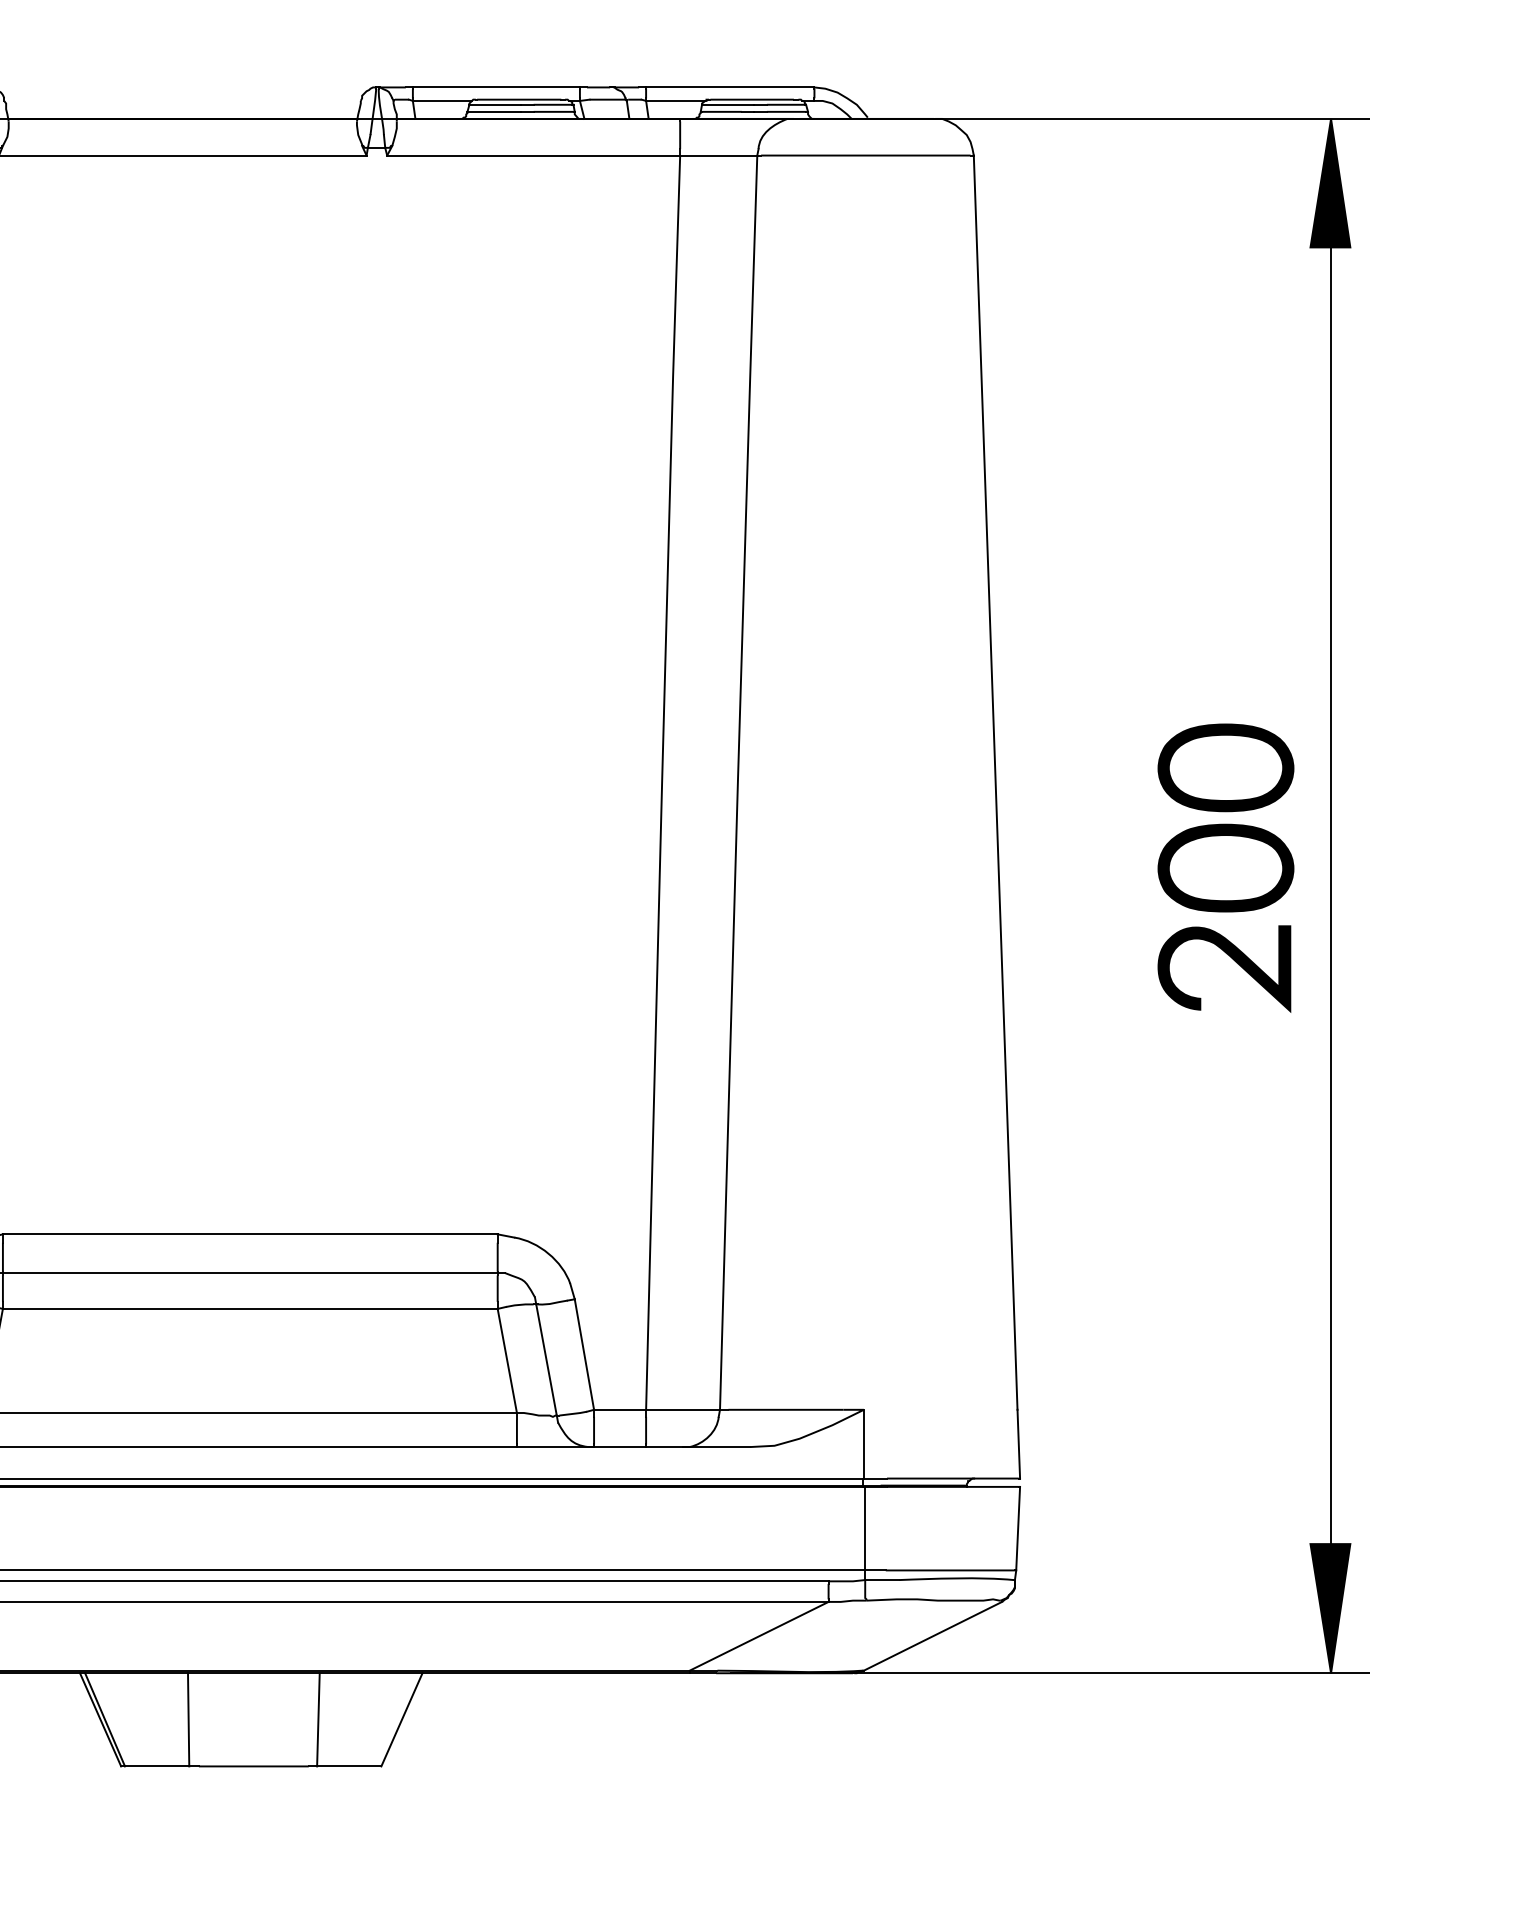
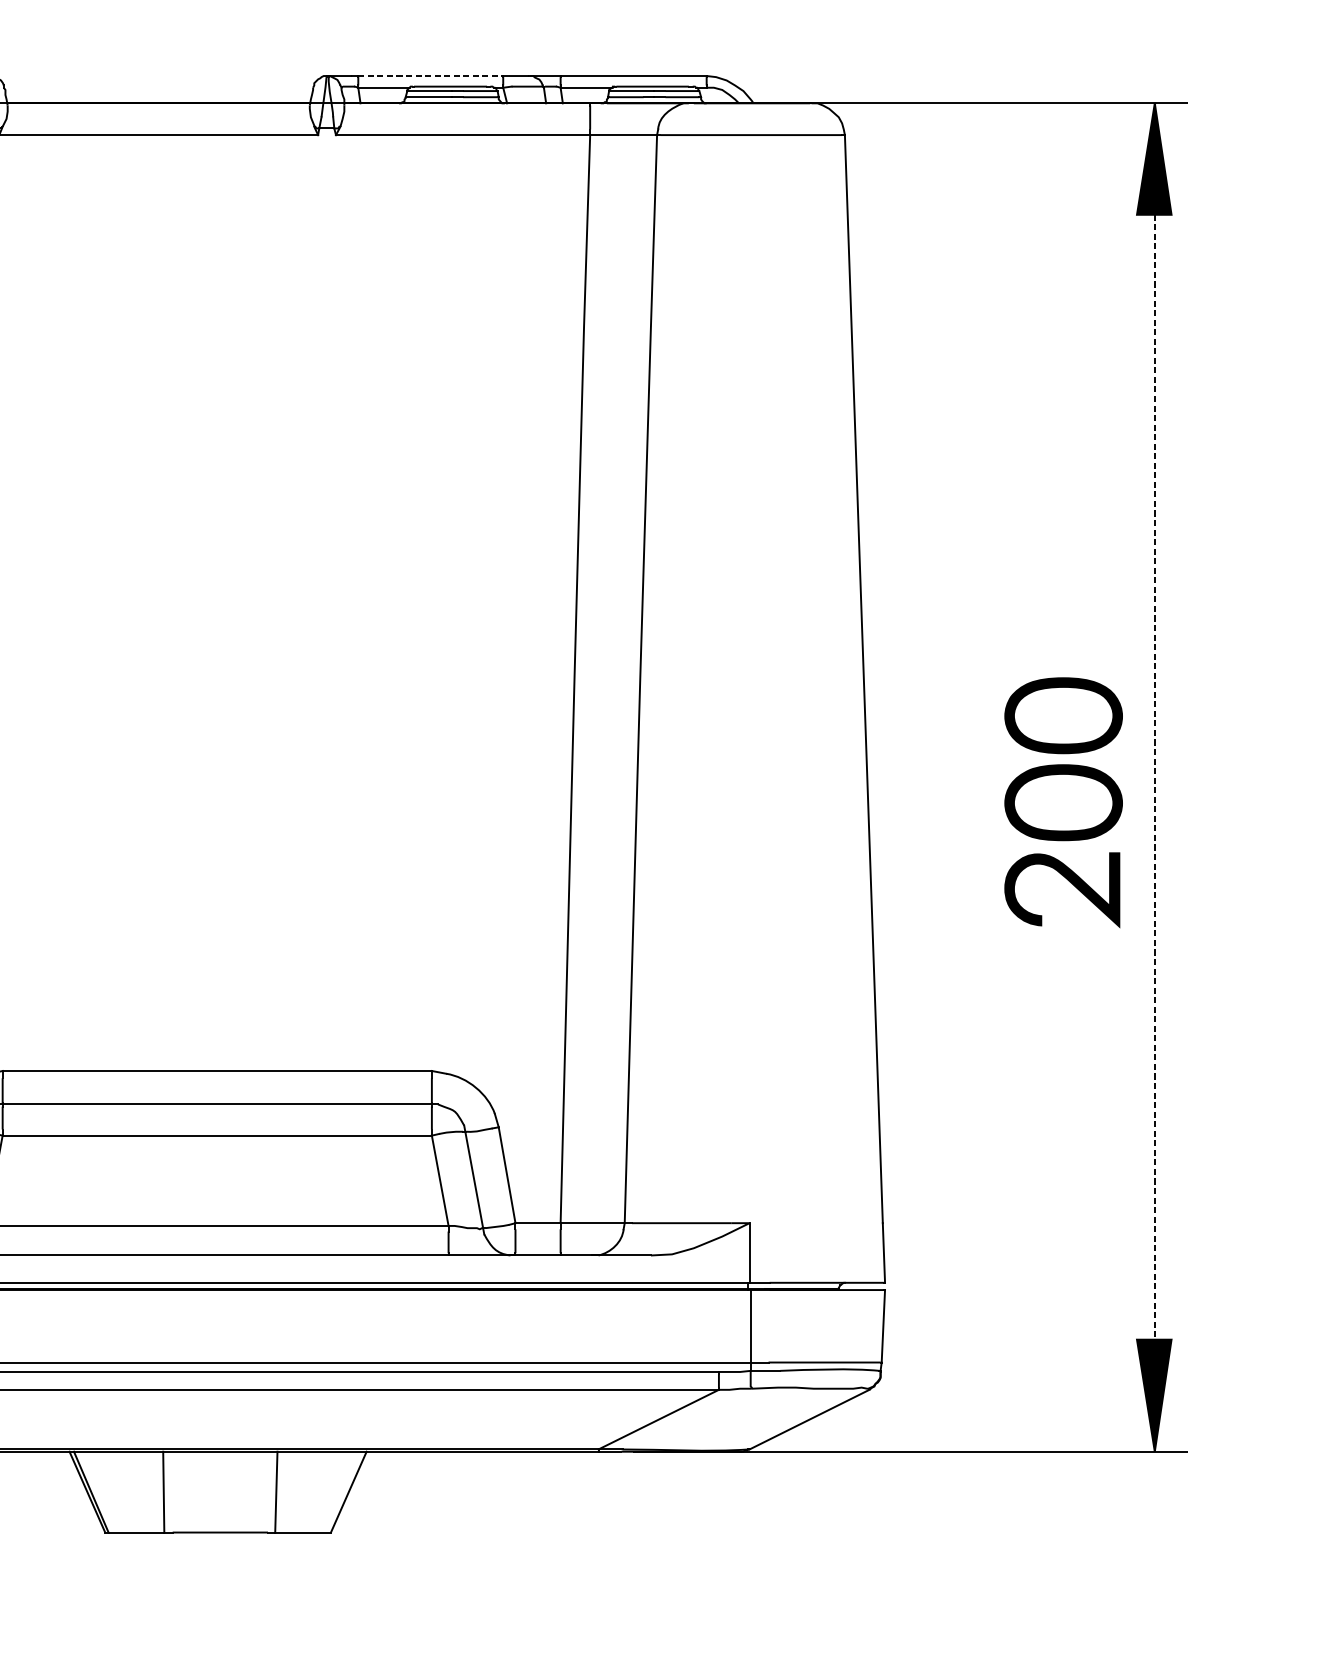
line: (496, 87) -> (430, 76), solid -> dashed
part: (1225, 867) -> (1063, 802), moved
line: (1331, 895) -> (1155, 777), solid -> dashed

